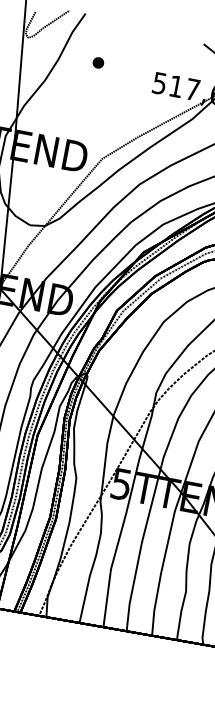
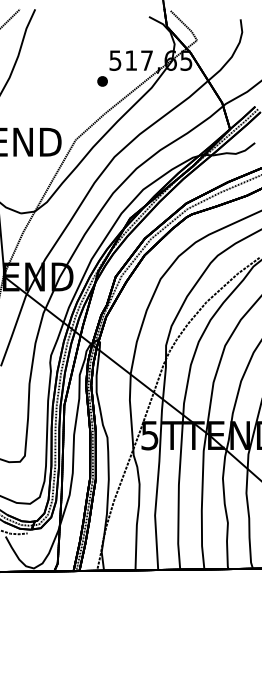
part: (98, 62) -> (102, 81), moved

